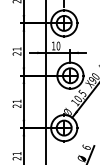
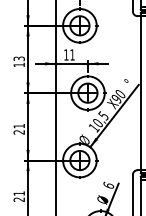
text: (58, 45) -> (72, 54), 10 -> 11
text: (16, 51) -> (18, 61), 21 -> 13

